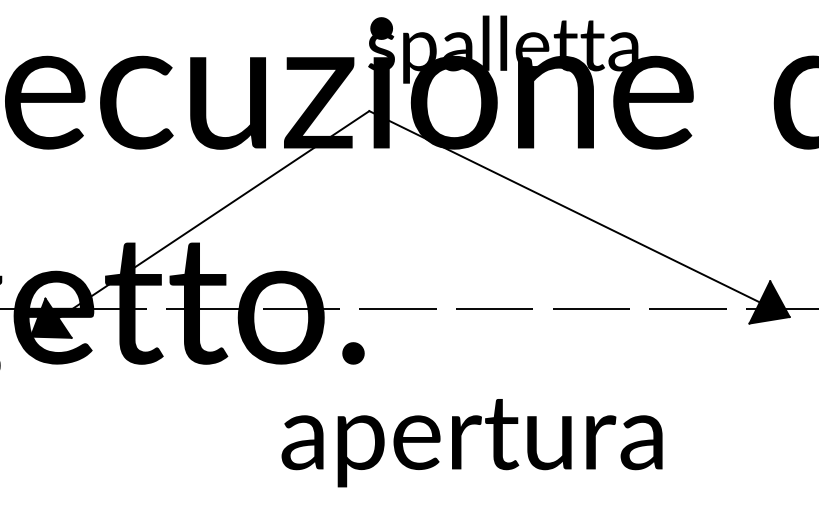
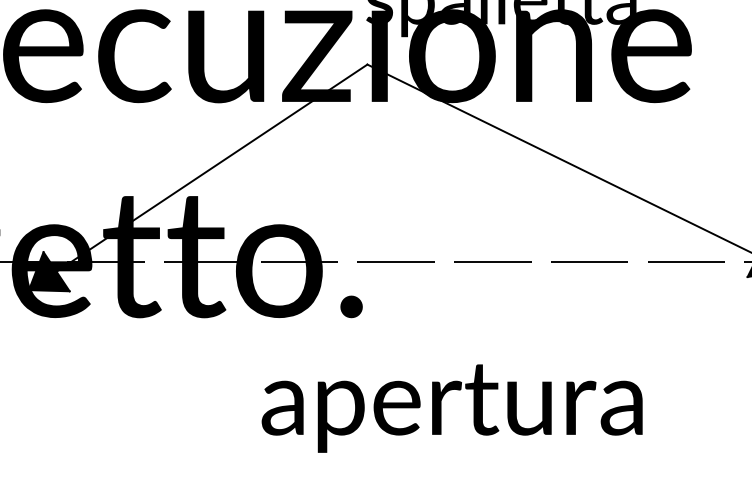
text: (471, 443) -> (451, 408), moved

